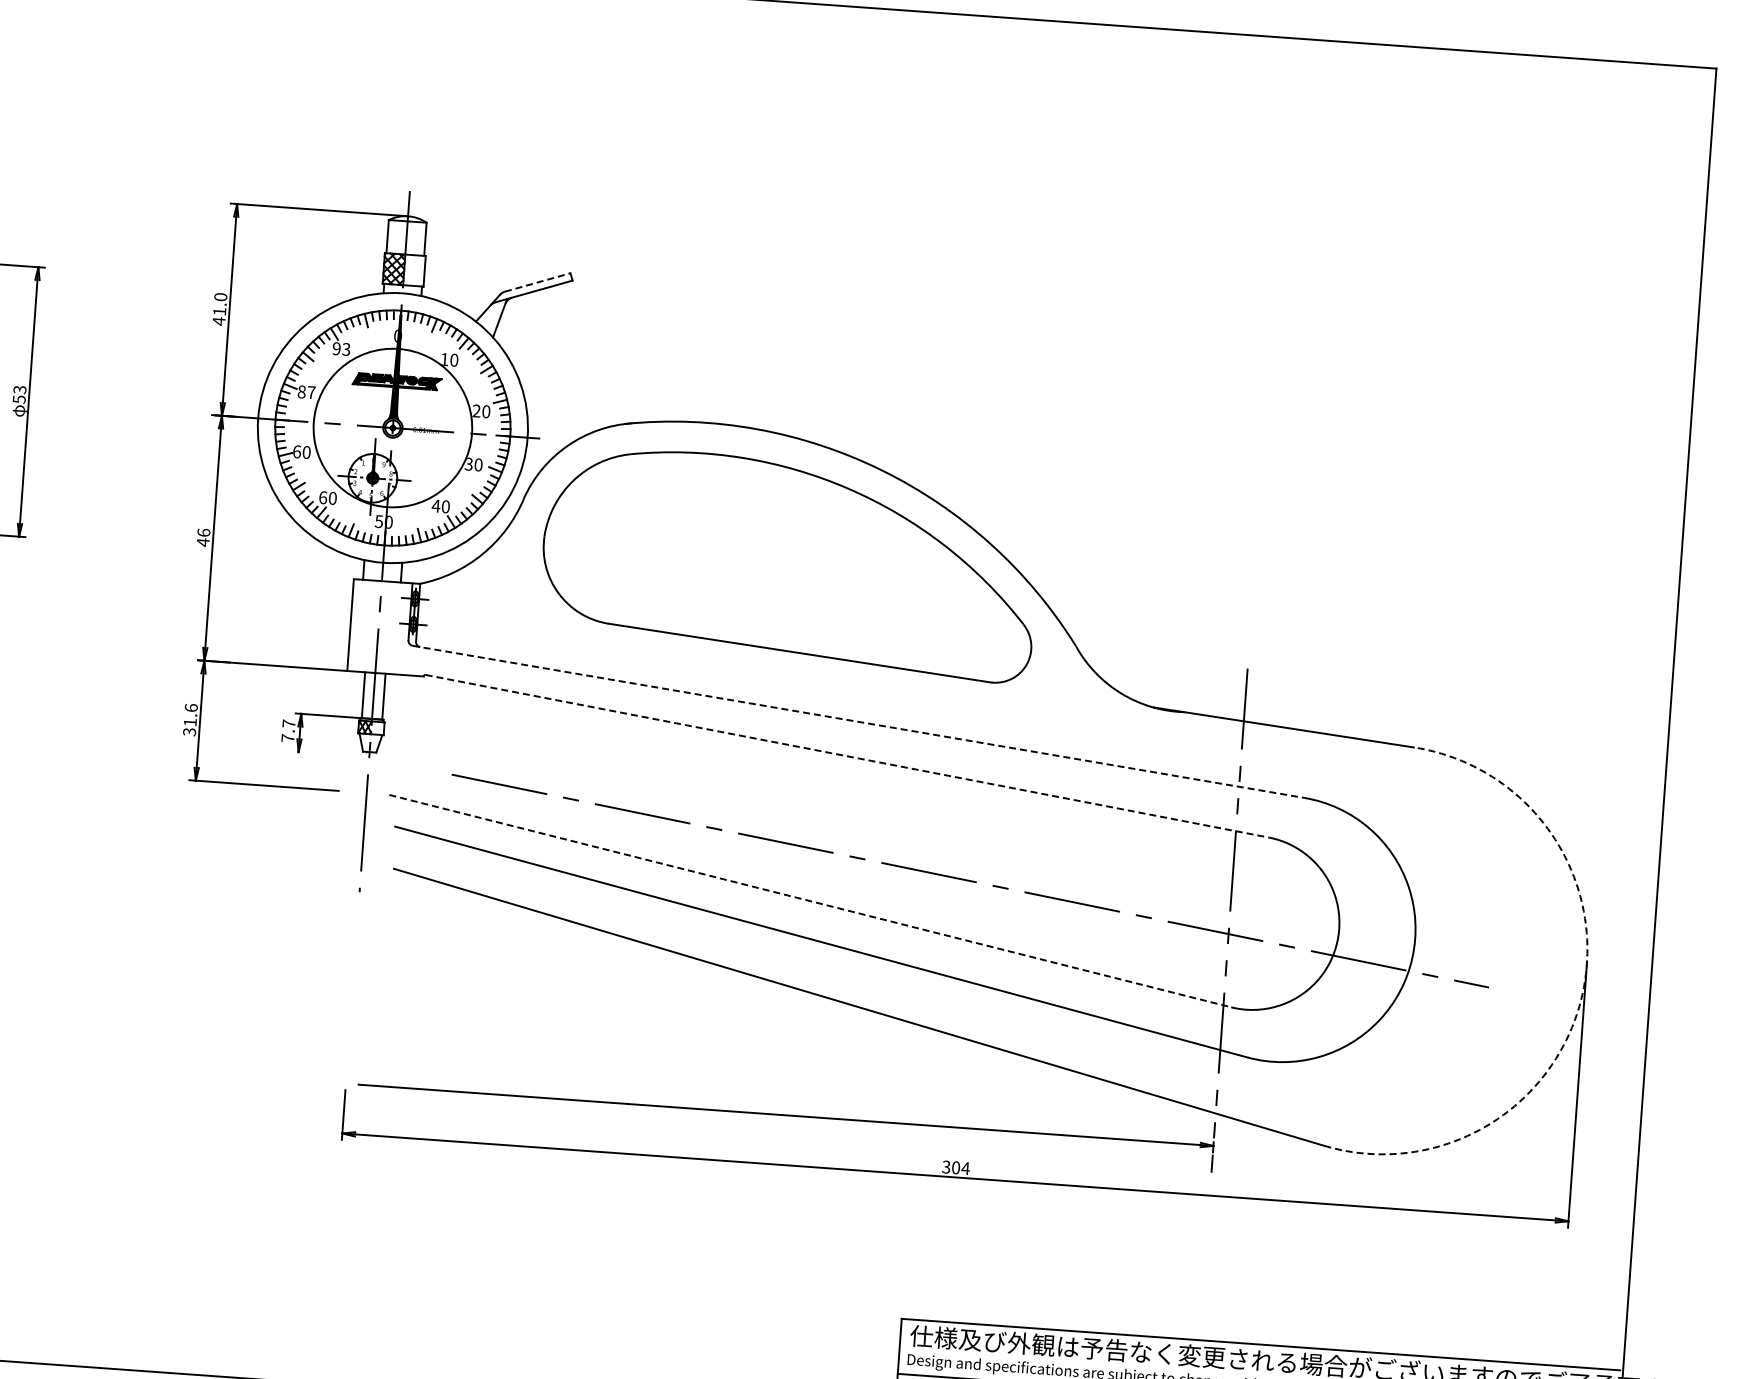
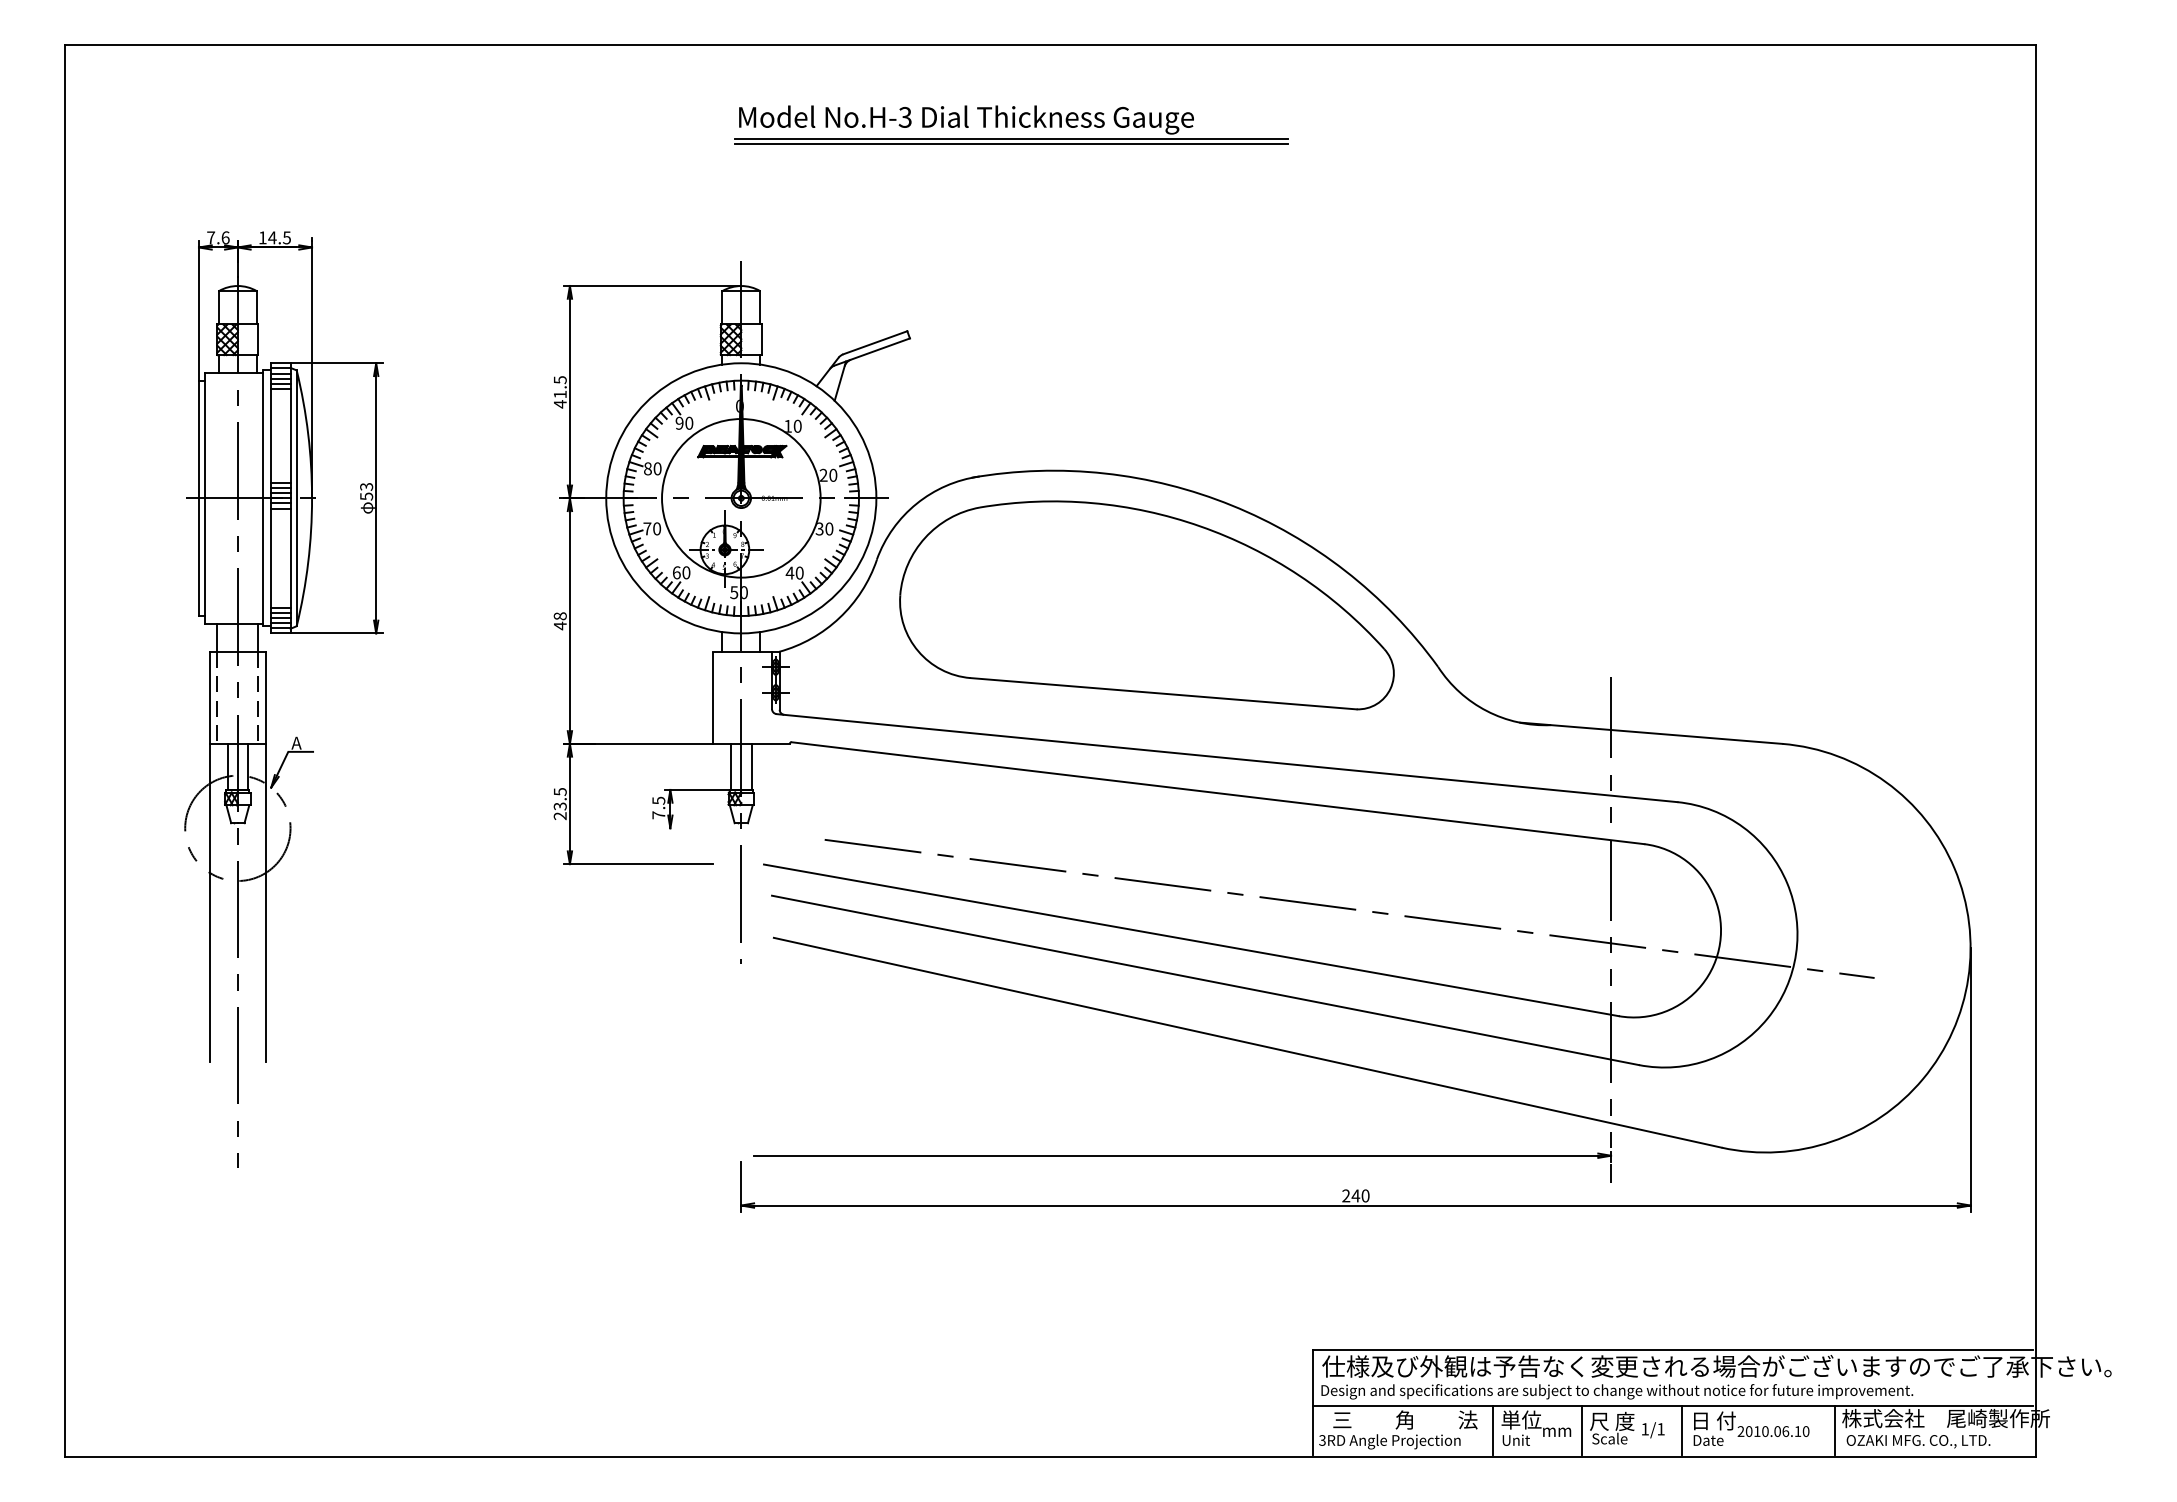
part: (689, 74) -> (1011, 124), added
line: (537, 282) -> (875, 342), dashed -> solid
text: (219, 297) -> (559, 380), 41.0 -> 41.5
text: (346, 349) -> (689, 423), 93 -> 90
text: (311, 392) -> (657, 468), 87 -> 80
text: (297, 451) -> (647, 528), 60 -> 70
text: (203, 532) -> (559, 616), 46 -> 48
text: (189, 719) -> (559, 803), 31.6 -> 23.5
line: (859, 722) -> (1227, 758), dashed -> solid
text: (288, 723) -> (658, 800), 7.7 -> 7.5
line: (847, 756) -> (1218, 793), dashed -> solid
line: (810, 901) -> (1191, 940), dashed -> solid
arc: (1582, 994) -> (1968, 978), dashed -> solid
text: (955, 1167) -> (1355, 1195), 304 -> 240

